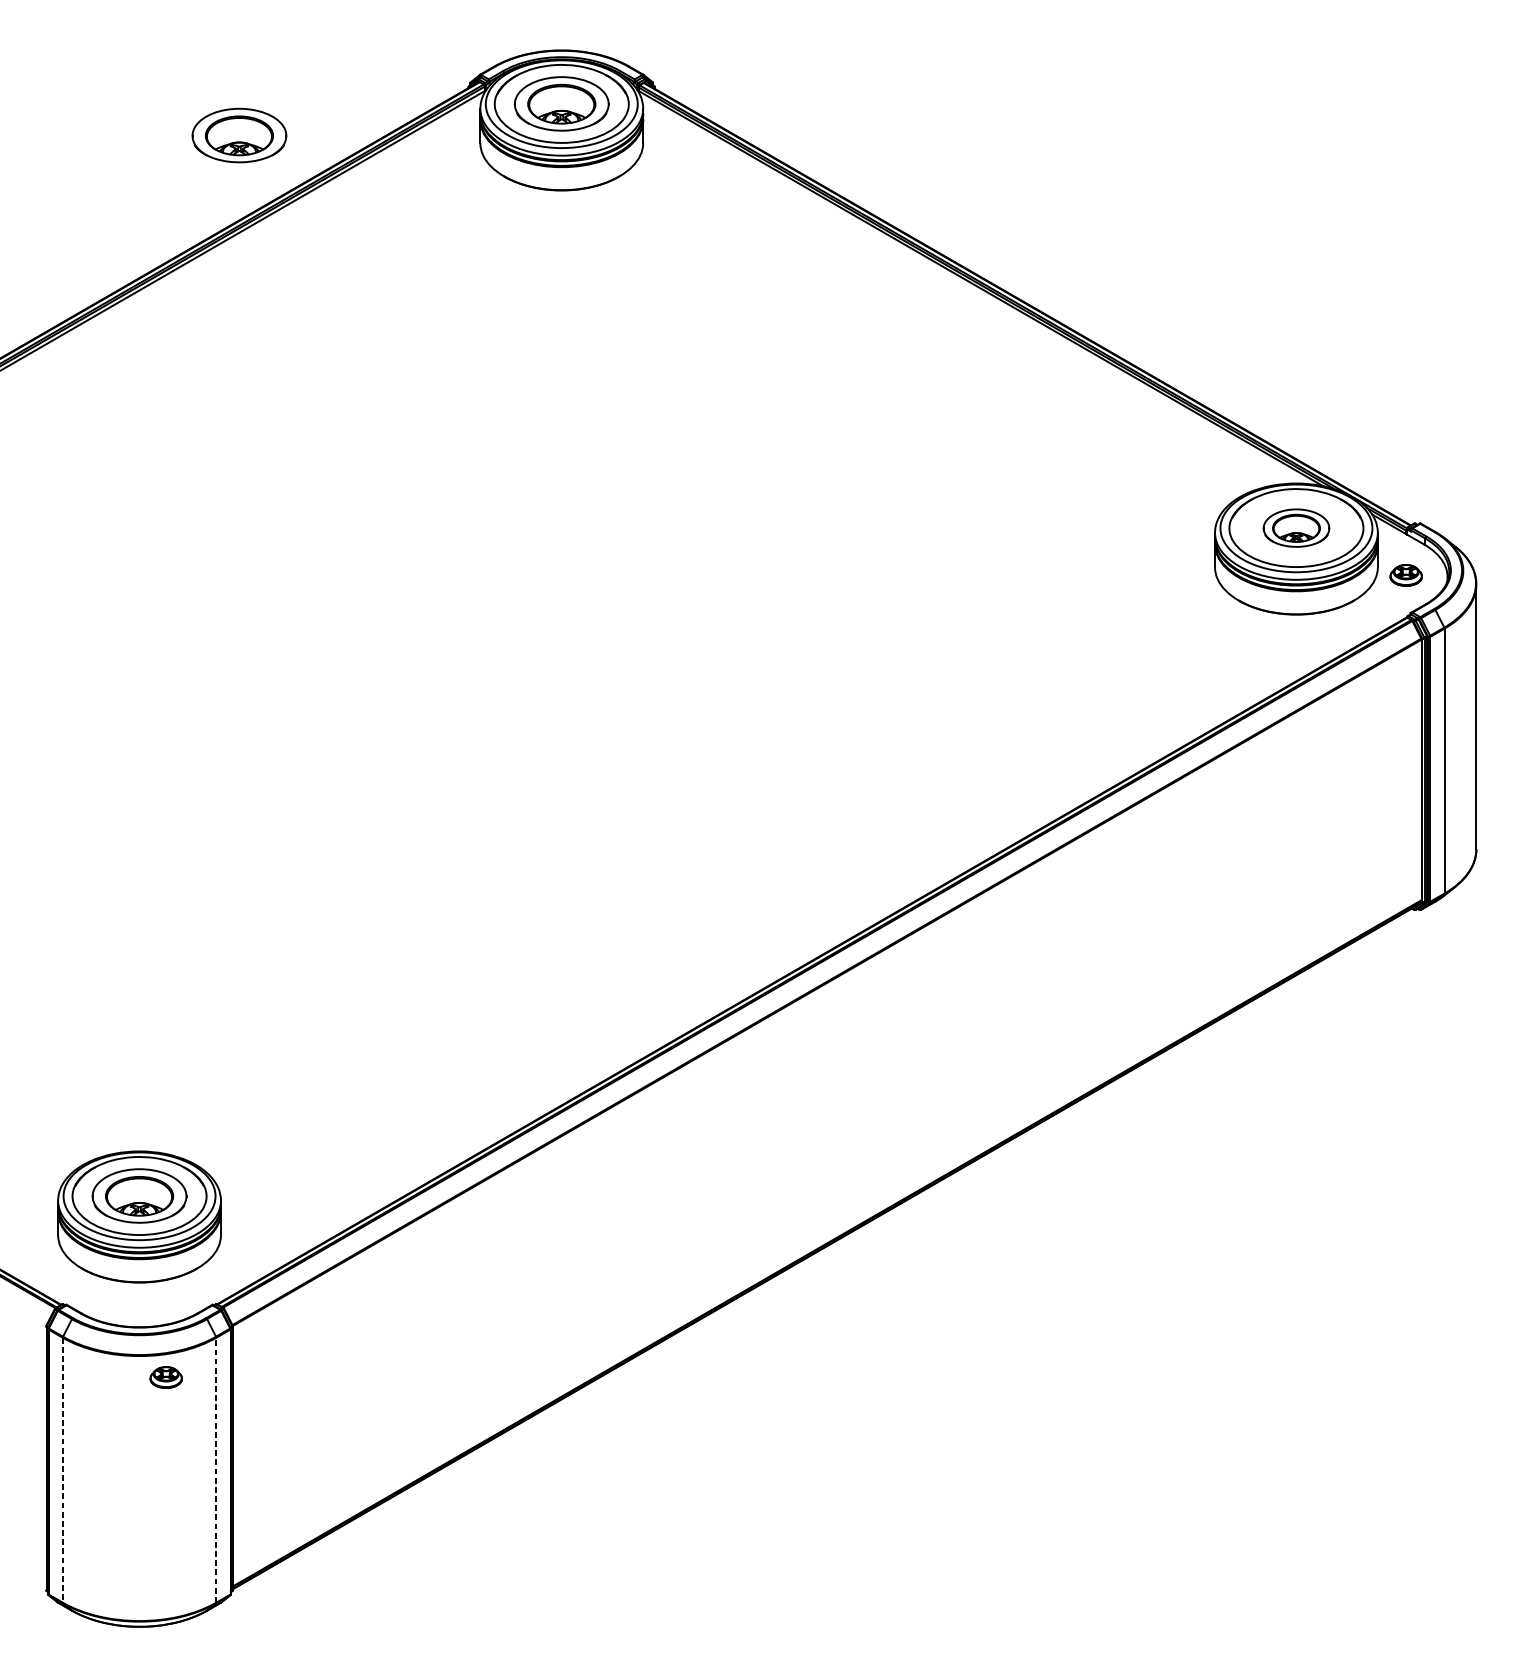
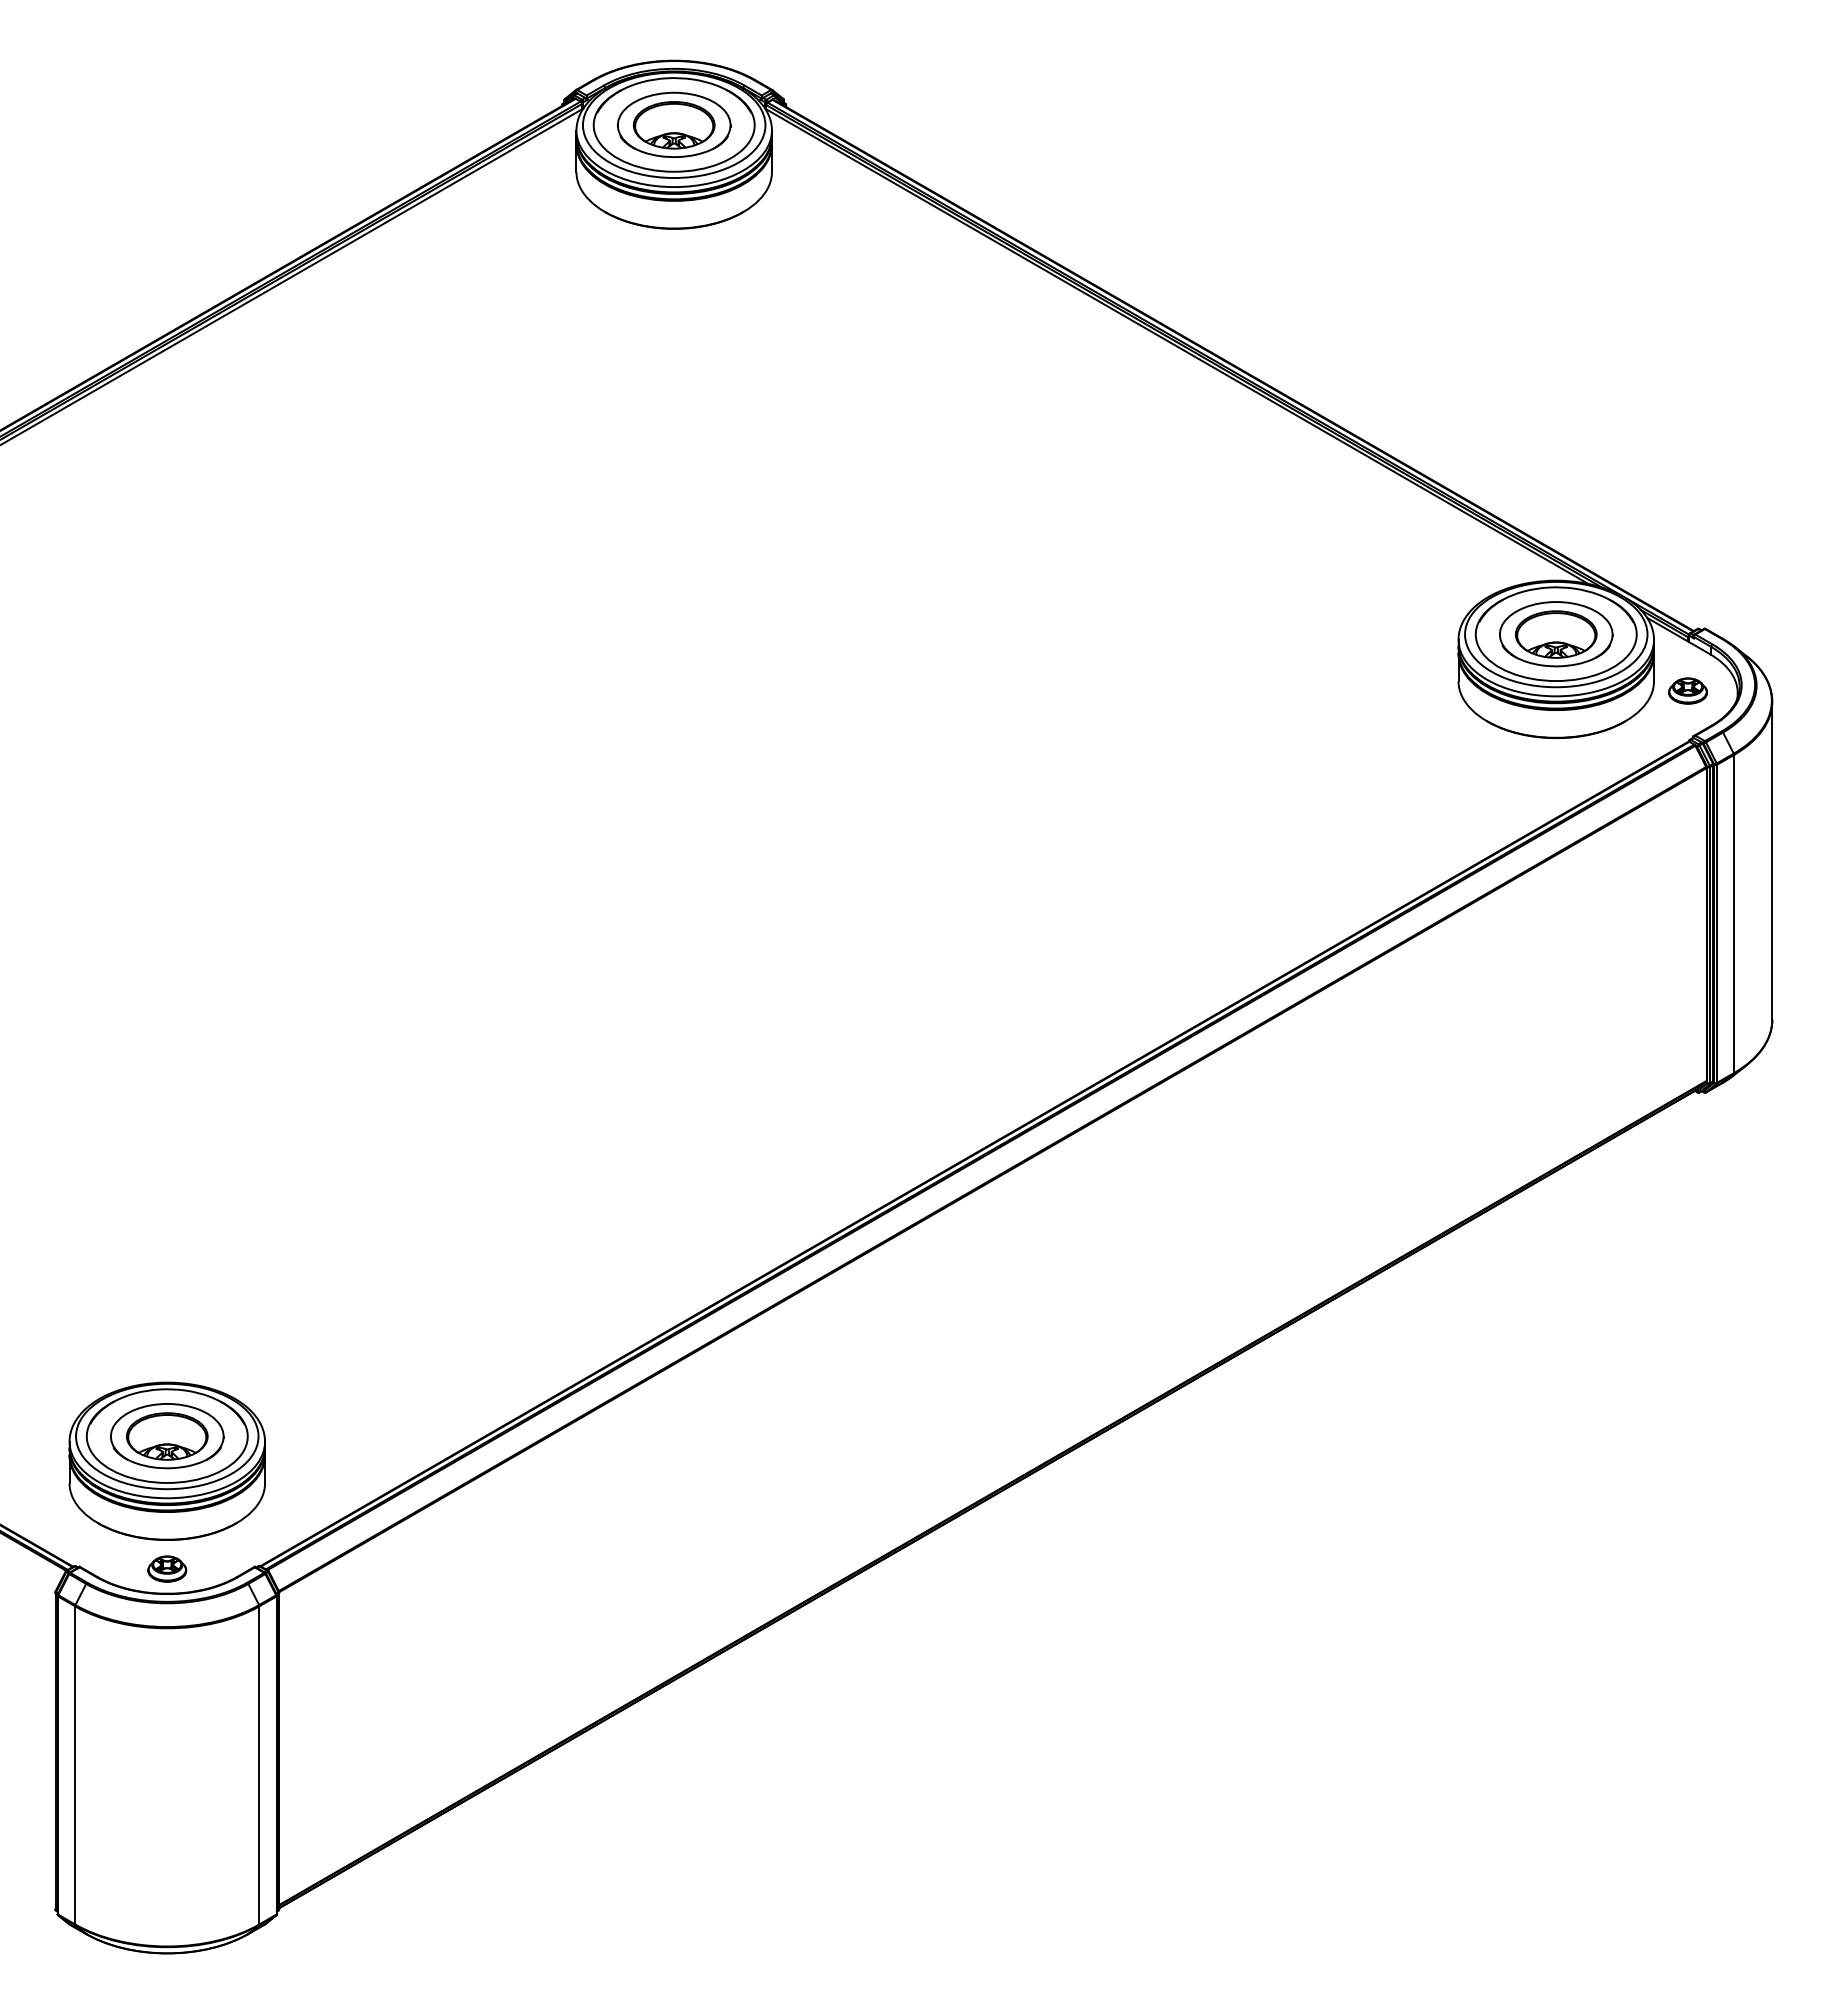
part: (238, 135) -> (286, 162), removed
part: (1296, 528) -> (1556, 634), size x1.43
part: (166, 1377) -> (167, 1568), moved
line: (216, 1469) -> (259, 1764), dashed -> solid
line: (63, 1470) -> (75, 1765), dashed -> solid

